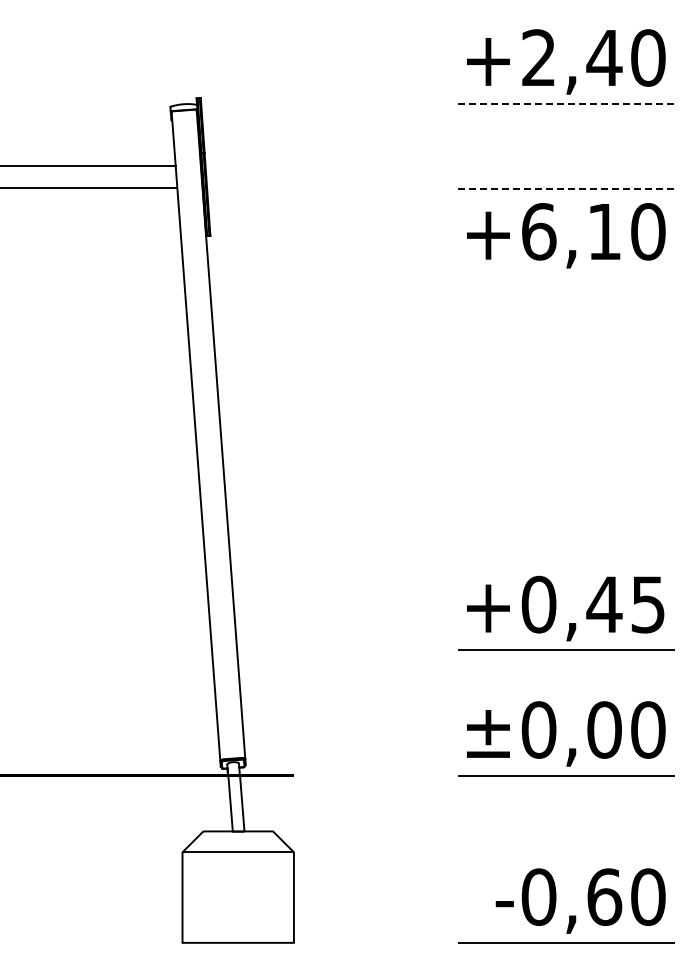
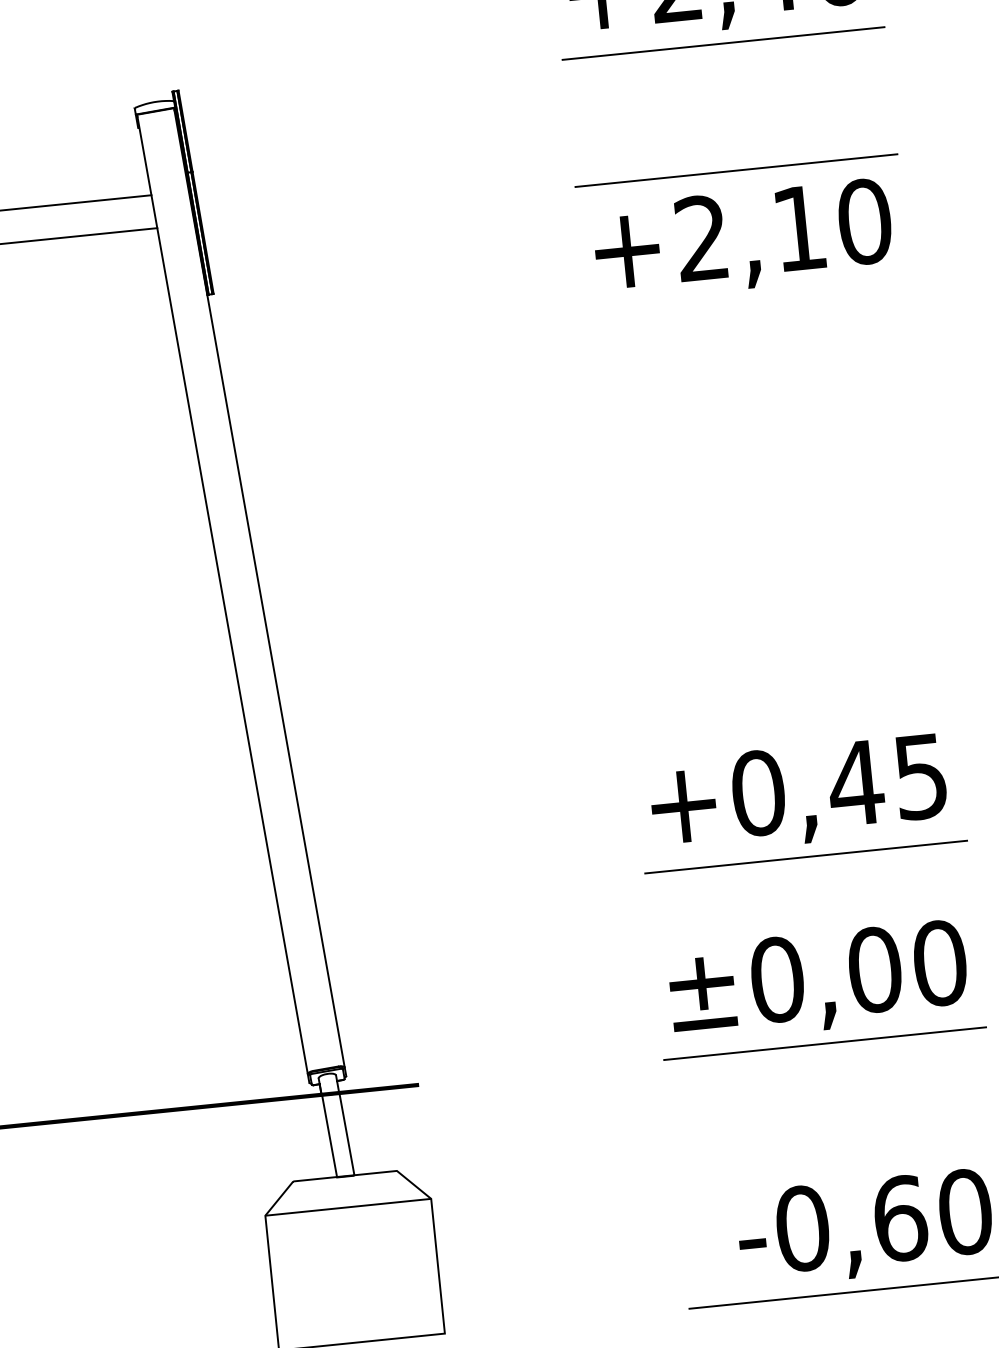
line: (566, 103) -> (723, 43), dashed -> solid
line: (566, 189) -> (736, 171), dashed -> solid
text: (539, 231) -> (702, 237), +6,10 -> +2,10

